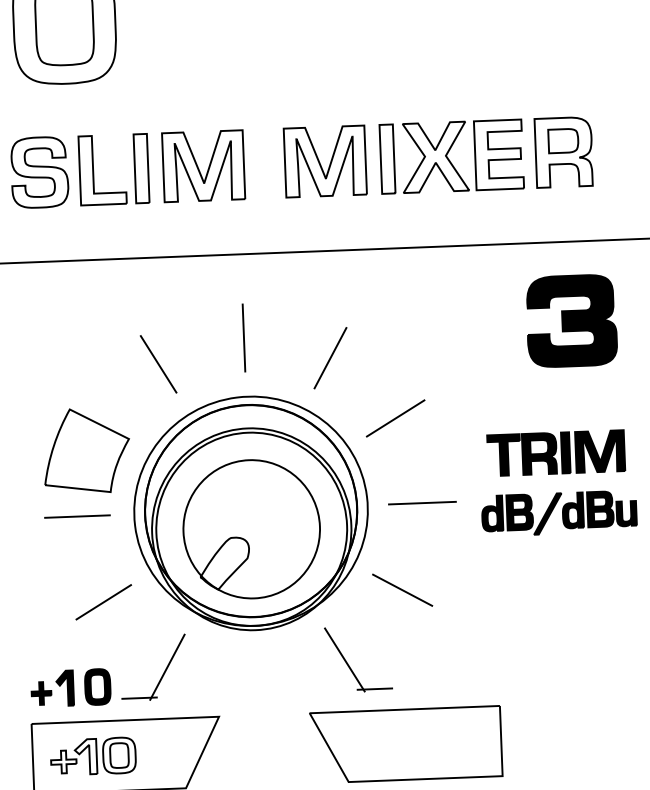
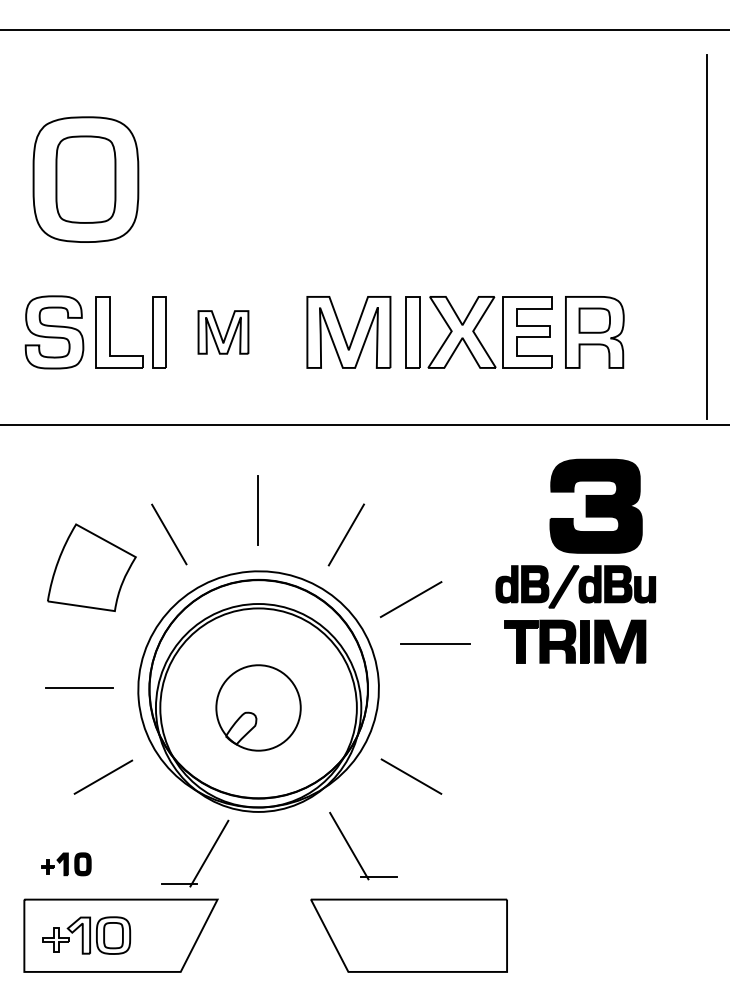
part: (203, 166) -> (223, 332), size x0.6
part: (86, 450) -> (91, 567), moved
line: (422, 502) -> (435, 643), moved
part: (559, 513) -> (575, 586), moved
part: (251, 528) -> (258, 707), size x0.6
part: (163, 672) -> (205, 858), moved
part: (71, 688) -> (66, 864), size x0.6

